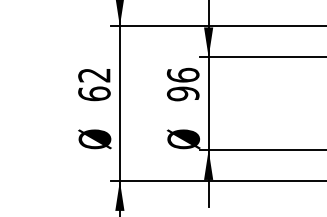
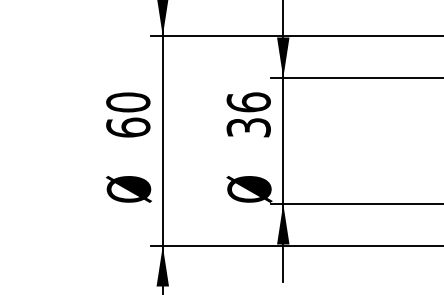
text: (94, 75) -> (128, 102), 62 -> 60
text: (183, 93) -> (248, 127), 96 -> 36

